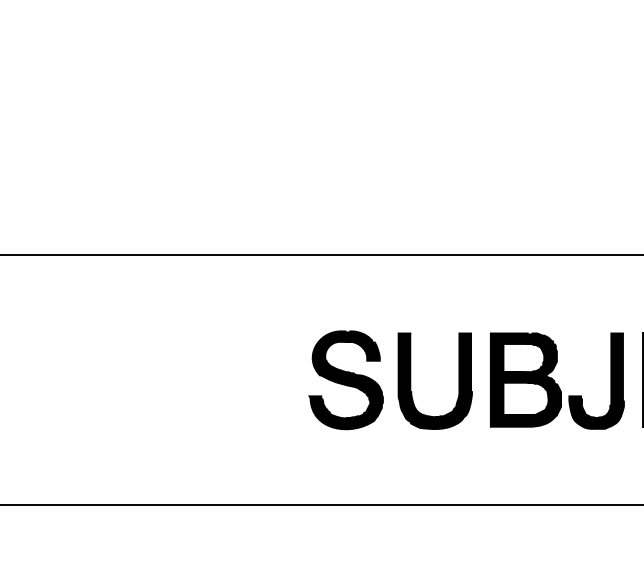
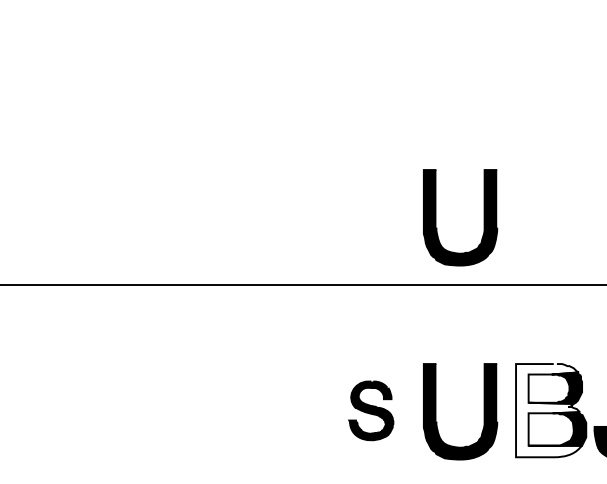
part: (411, 186) -> (436, 217), added
fill: (523, 379) -> (548, 410), removed
part: (345, 380) -> (370, 411), size x0.6

